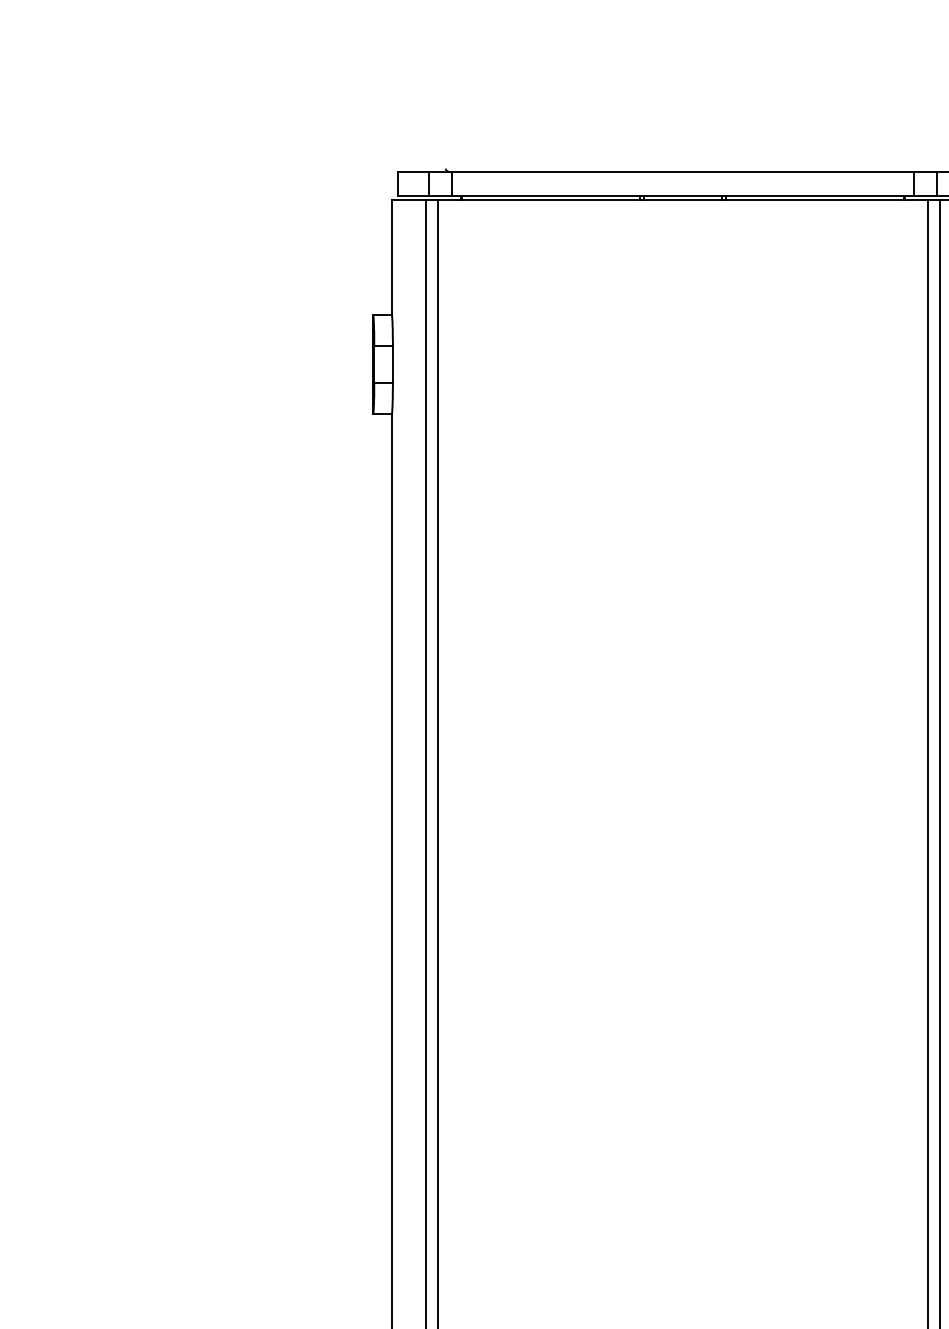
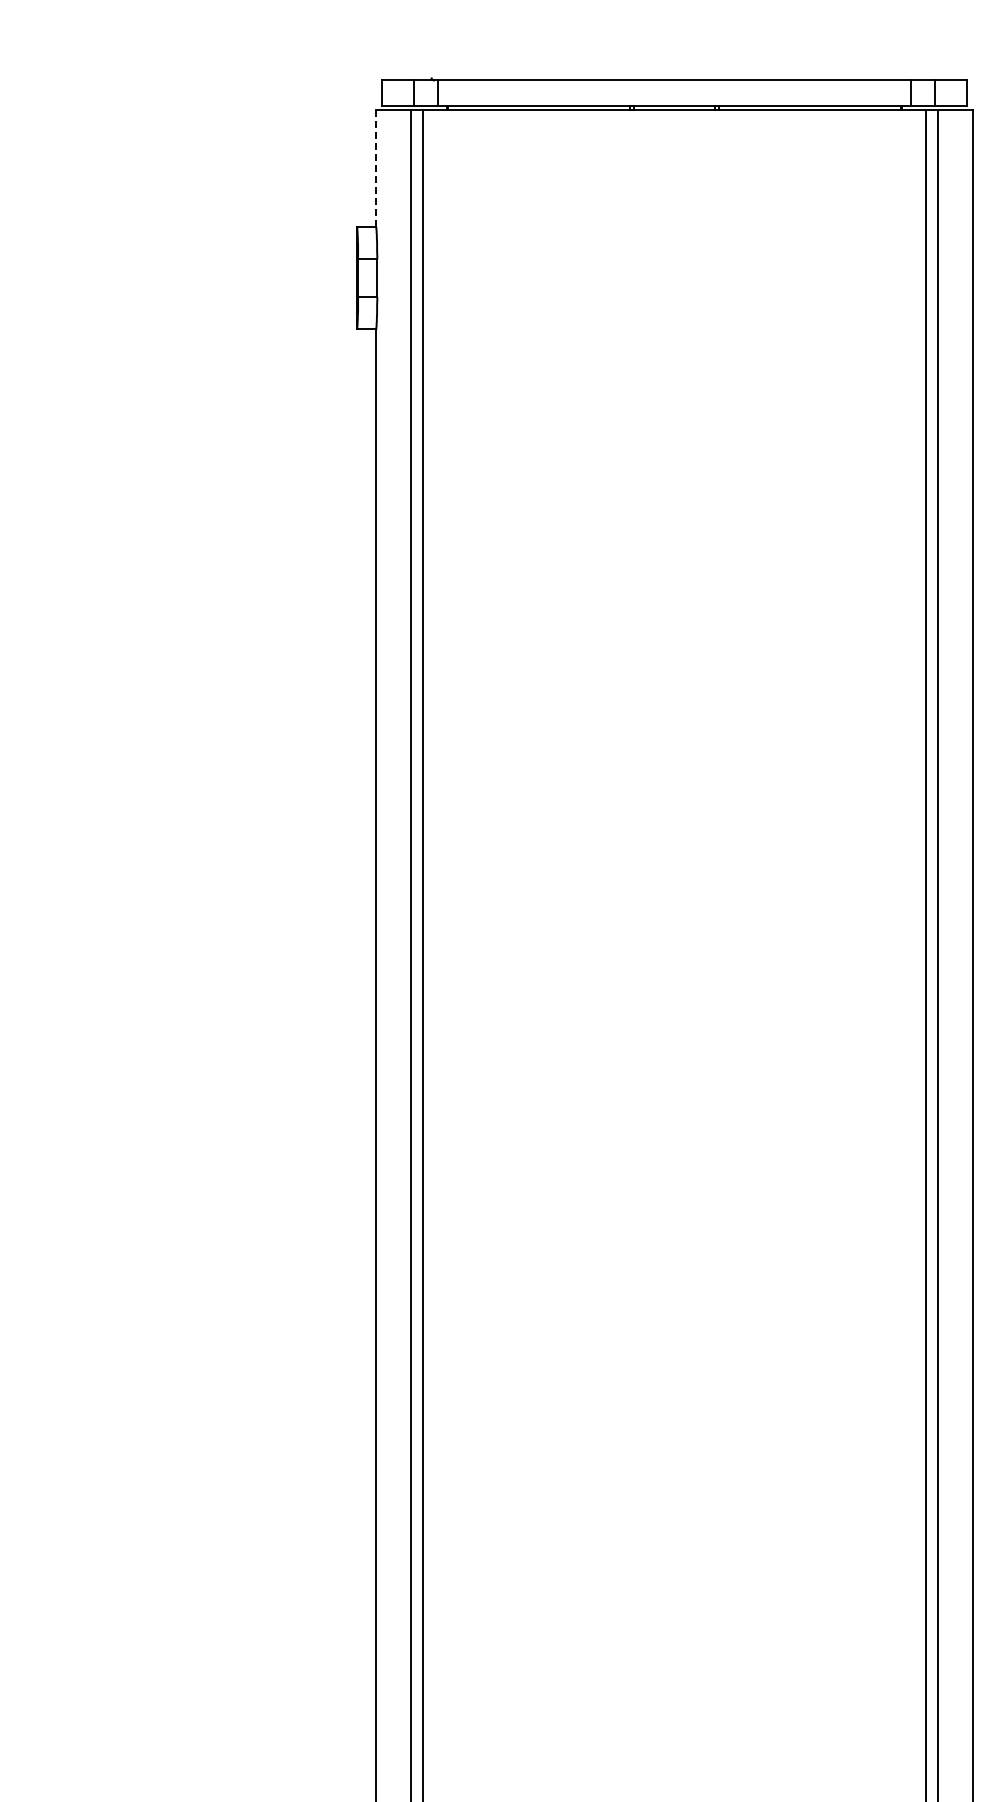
line: (391, 257) -> (375, 168), solid -> dashed

